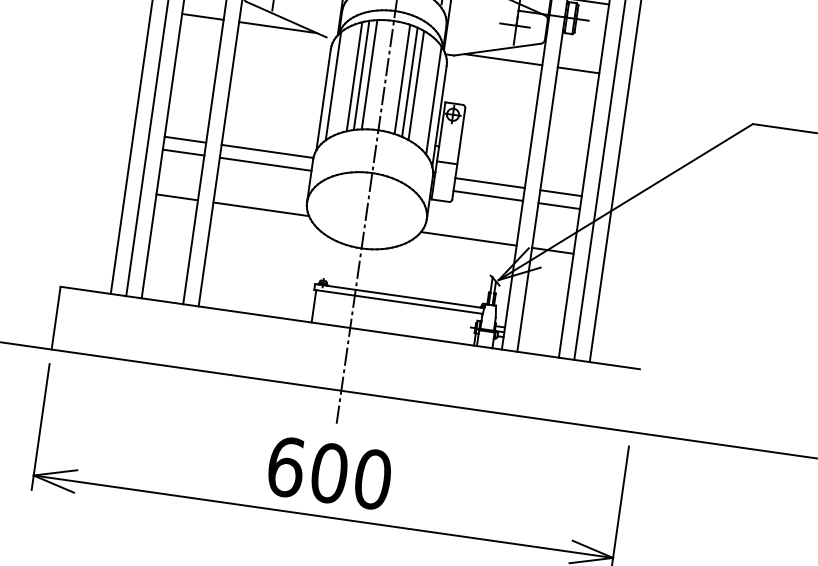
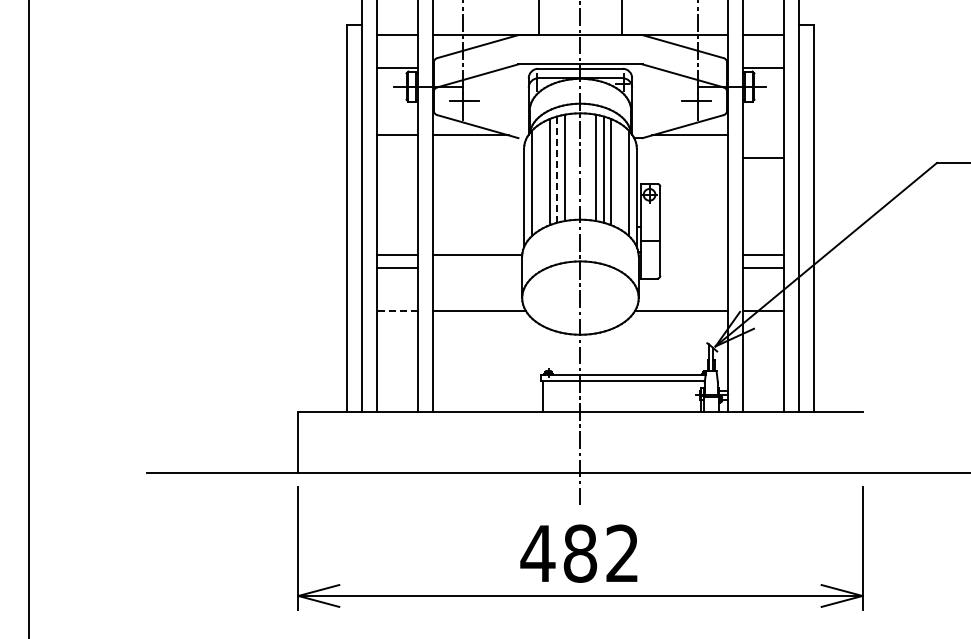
line: (578, 70) -> (763, 158), moved
line: (361, 75) -> (556, 169), solid -> dashed
line: (265, 164) -> (477, 267), removed
line: (490, 182) -> (694, 254), removed
line: (488, 196) -> (694, 267), removed
line: (177, 197) -> (397, 311), solid -> dashed
text: (328, 472) -> (579, 553), 600 -> 482

